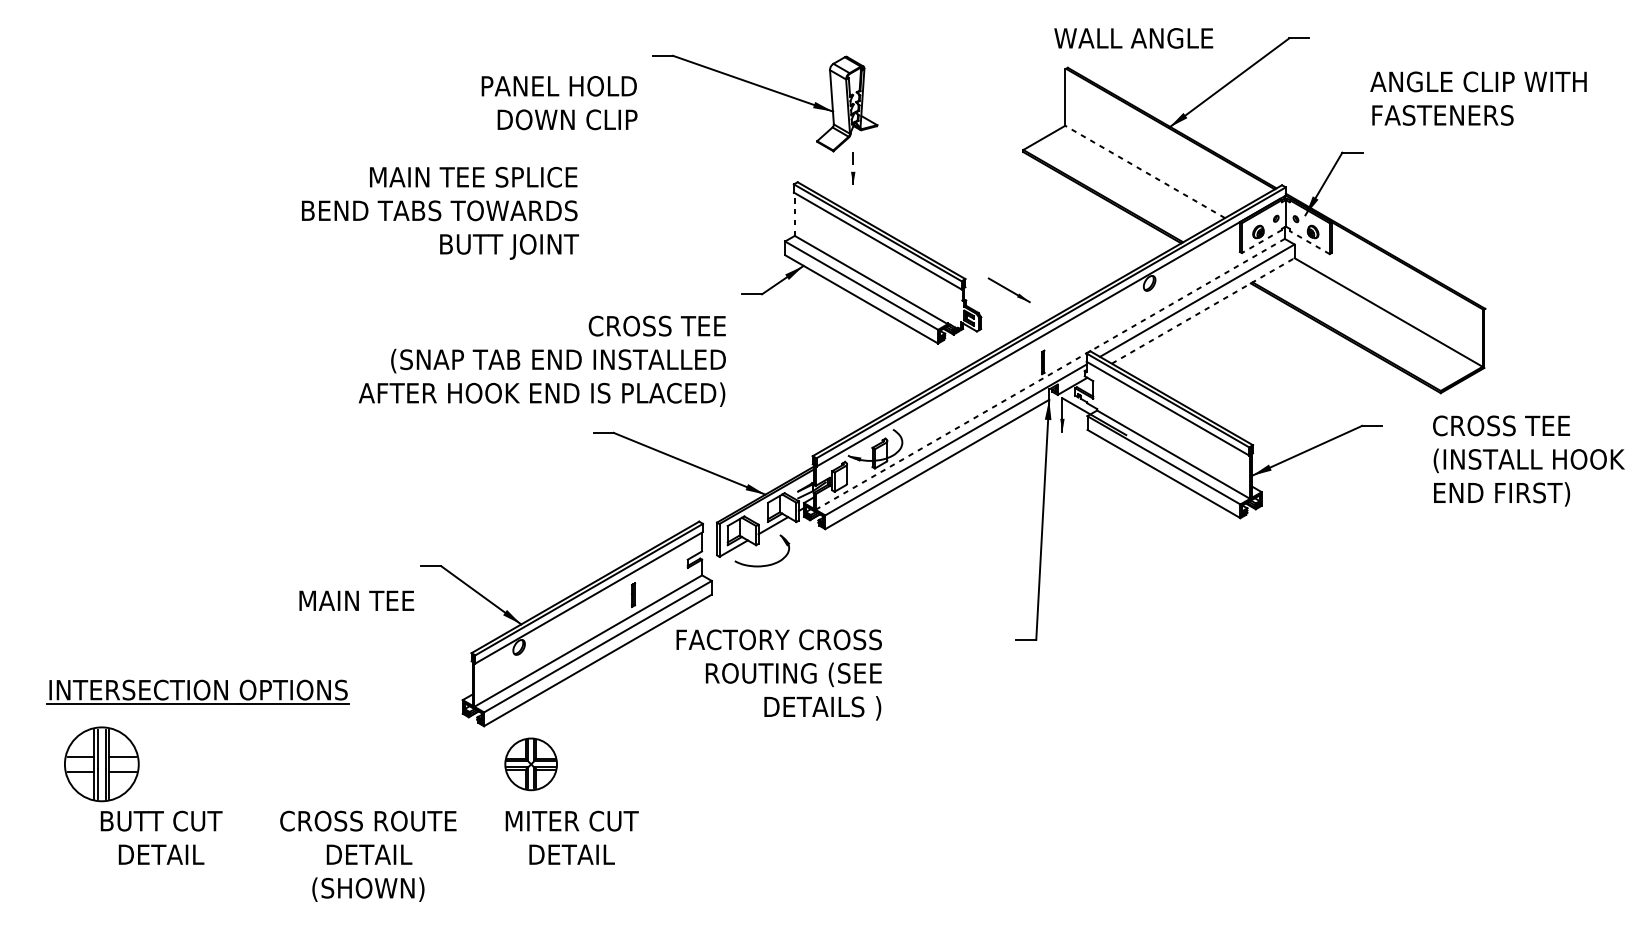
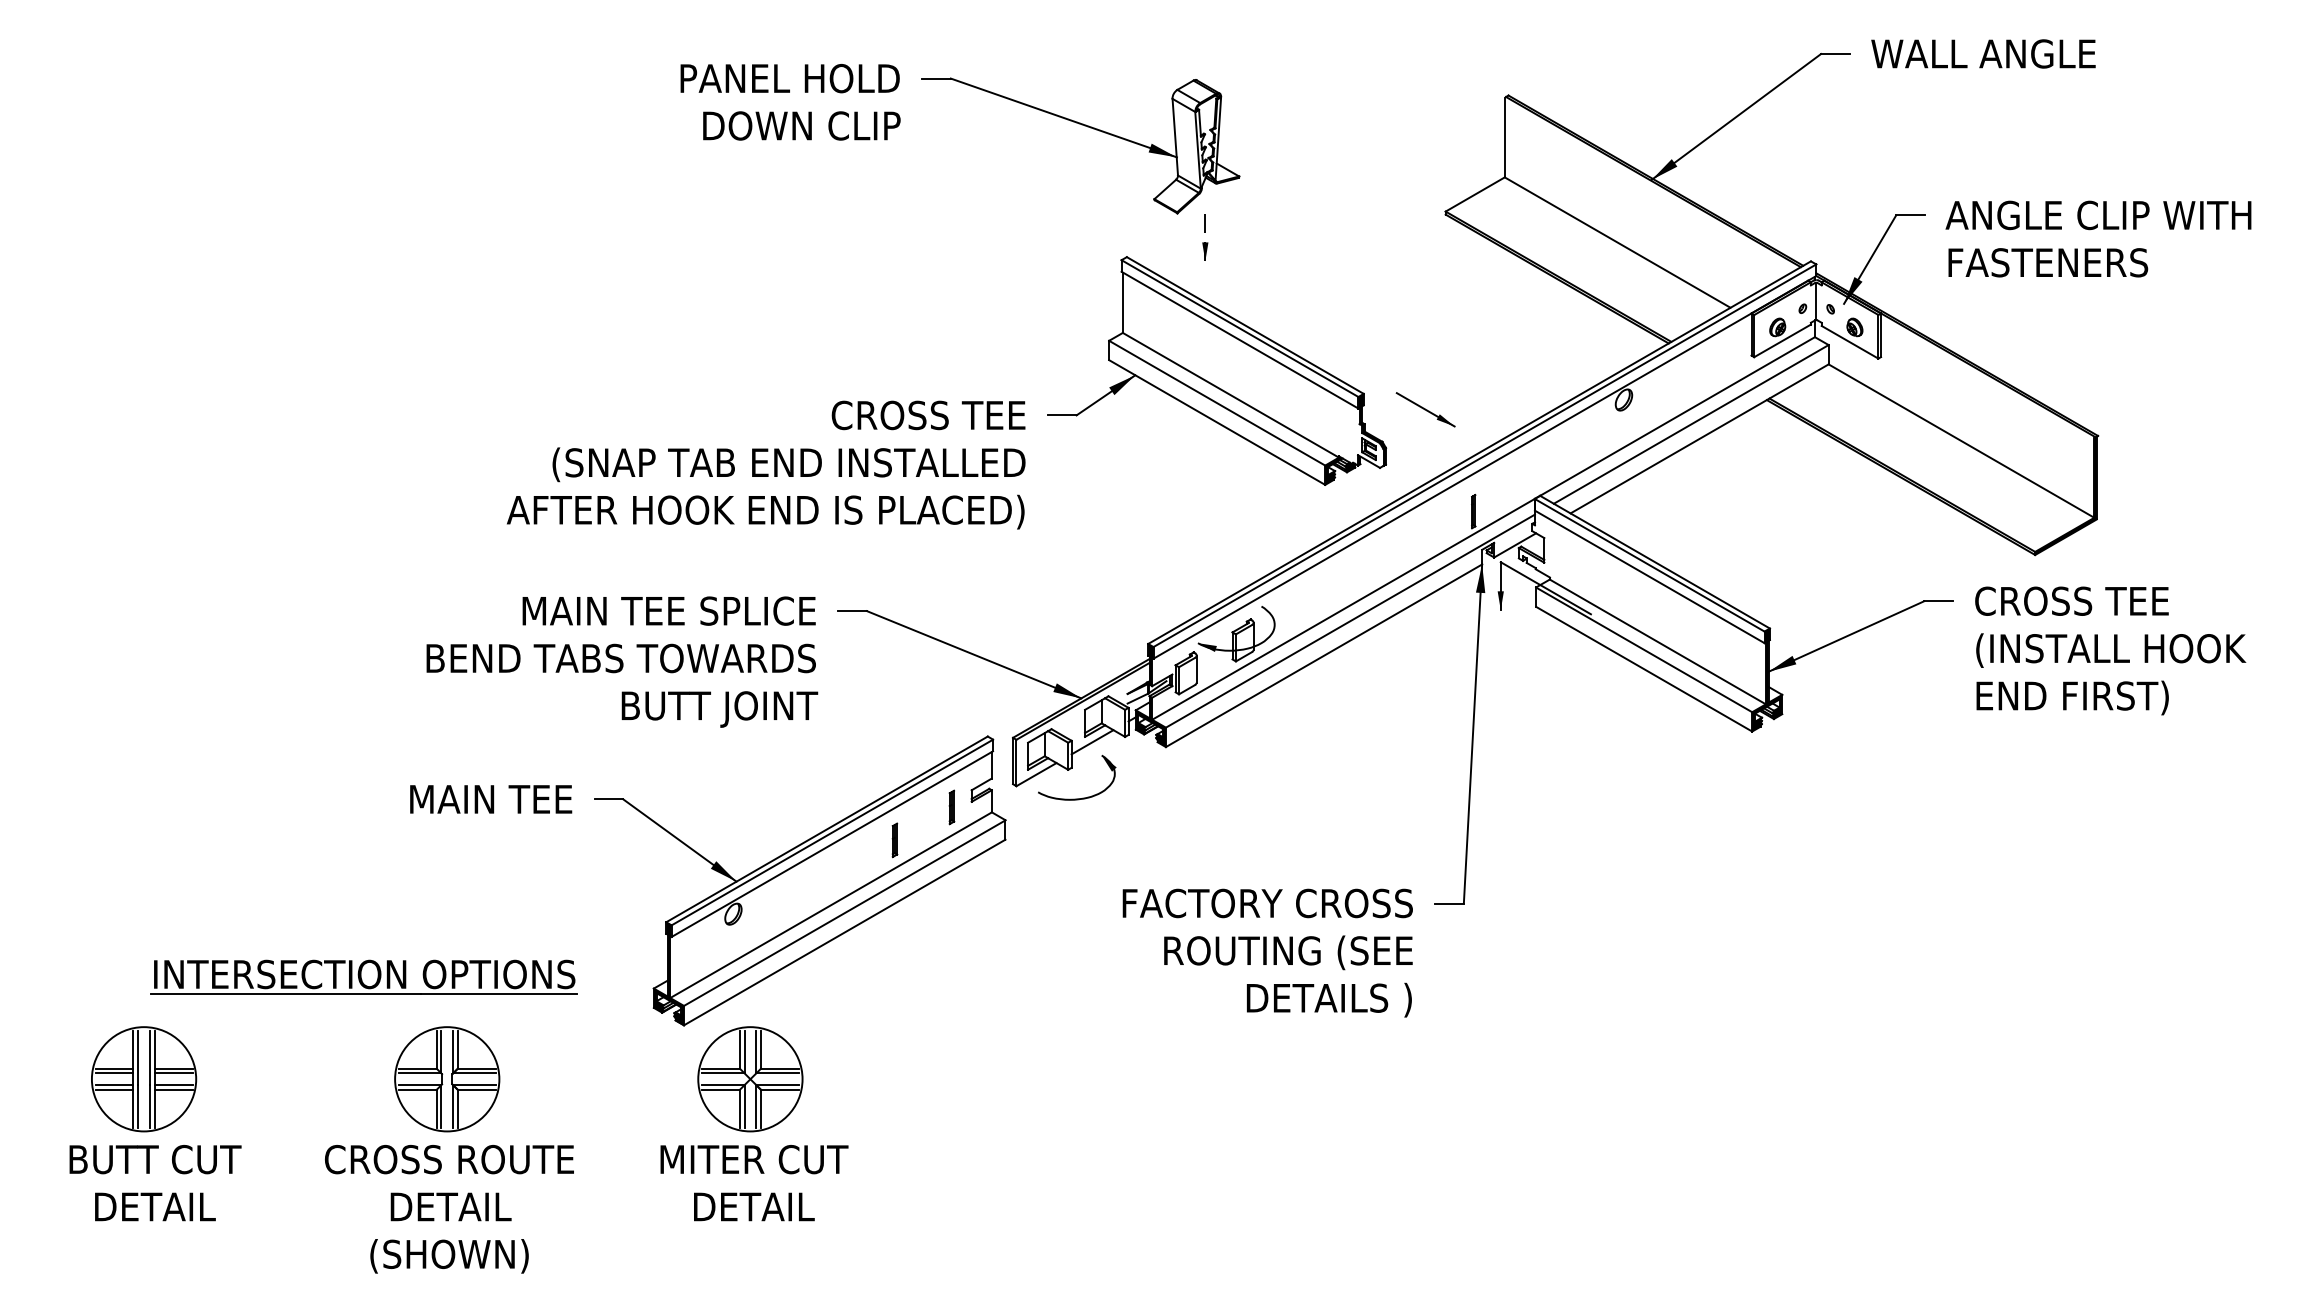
text: (1133, 38) -> (1983, 53), moved
text: (1478, 98) -> (2098, 238), moved
text: (559, 103) -> (790, 102), moved
line: (1145, 171) -> (1617, 242), dashed -> solid
text: (440, 212) -> (622, 661), moved
line: (794, 214) -> (1122, 302), dashed -> solid
line: (1261, 241) -> (1782, 340), dashed -> solid
line: (1310, 242) -> (1850, 342), dashed -> solid
line: (1203, 310) -> (1700, 438), dashed -> solid
text: (542, 360) -> (766, 464), moved
line: (1050, 374) -> (1483, 528), dashed -> solid
text: (1528, 460) -> (2110, 650), moved
part: (673, 571) -> (951, 807), added
text: (357, 600) -> (491, 799), moved
text: (779, 674) -> (1267, 952), moved
part: (197, 691) -> (363, 976), moved
line: (80, 760) -> (114, 1073), added
line: (122, 760) -> (173, 1073), added
part: (316, 764) -> (447, 1079), added
part: (531, 764) -> (750, 1079), size x1.43
line: (80, 768) -> (114, 1085), added
line: (122, 768) -> (173, 1085), added
text: (161, 838) -> (155, 1183), moved
text: (572, 838) -> (754, 1183), moved
text: (368, 856) -> (449, 1209), moved

